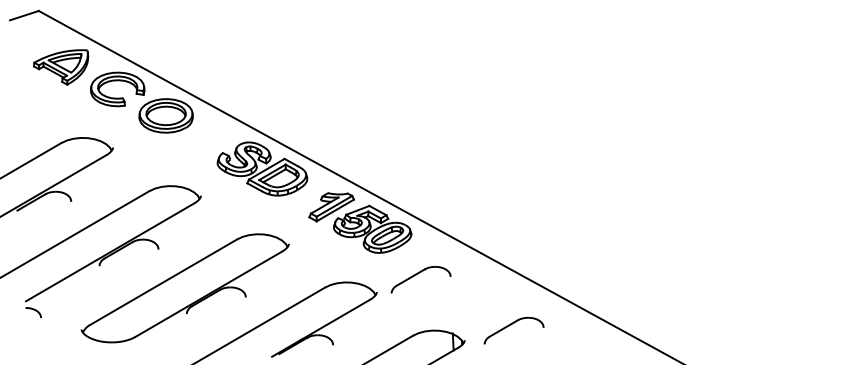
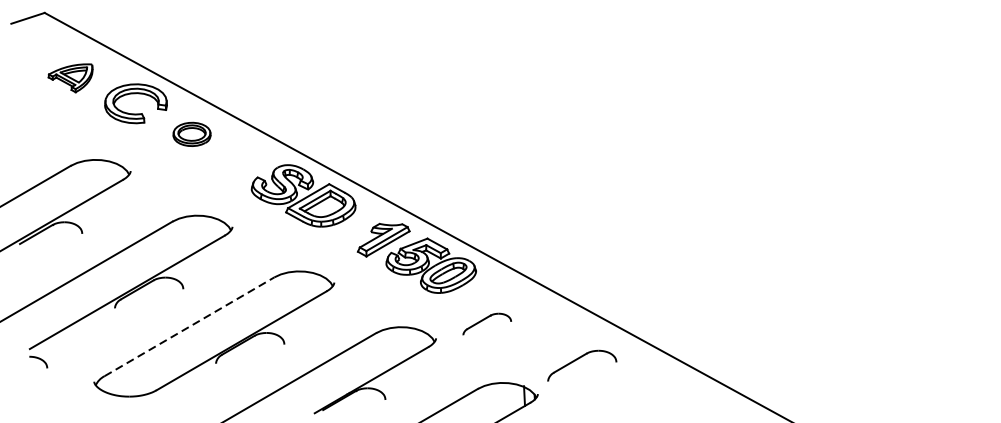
part: (61, 67) -> (70, 78), size x0.7
part: (165, 115) -> (191, 133), size x0.6
part: (420, 279) -> (486, 323), size x0.7
line: (163, 282) -> (189, 327), solid -> dashed
part: (513, 330) -> (581, 365), moved

